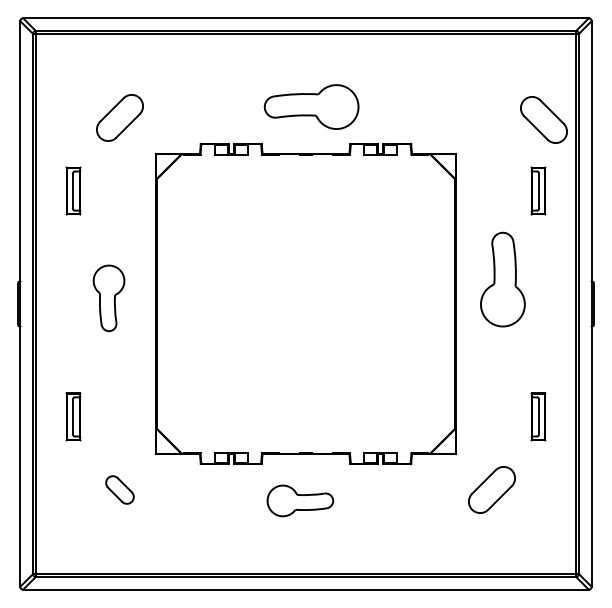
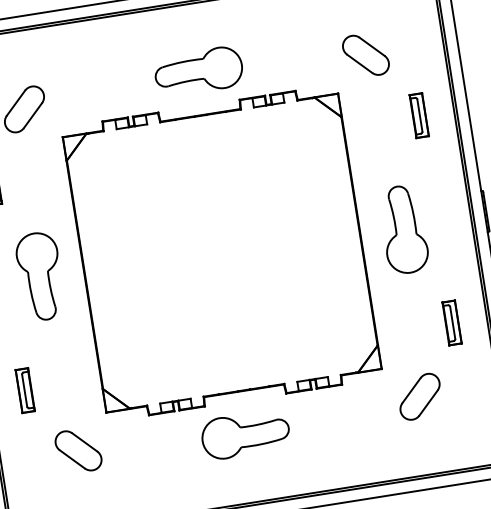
part: (543, 119) -> (365, 54), moved
part: (502, 279) -> (403, 229), moved
part: (108, 298) -> (40, 276), size x1.43
part: (119, 489) -> (78, 450), size x1.67
part: (300, 500) -> (245, 434), size x1.43

